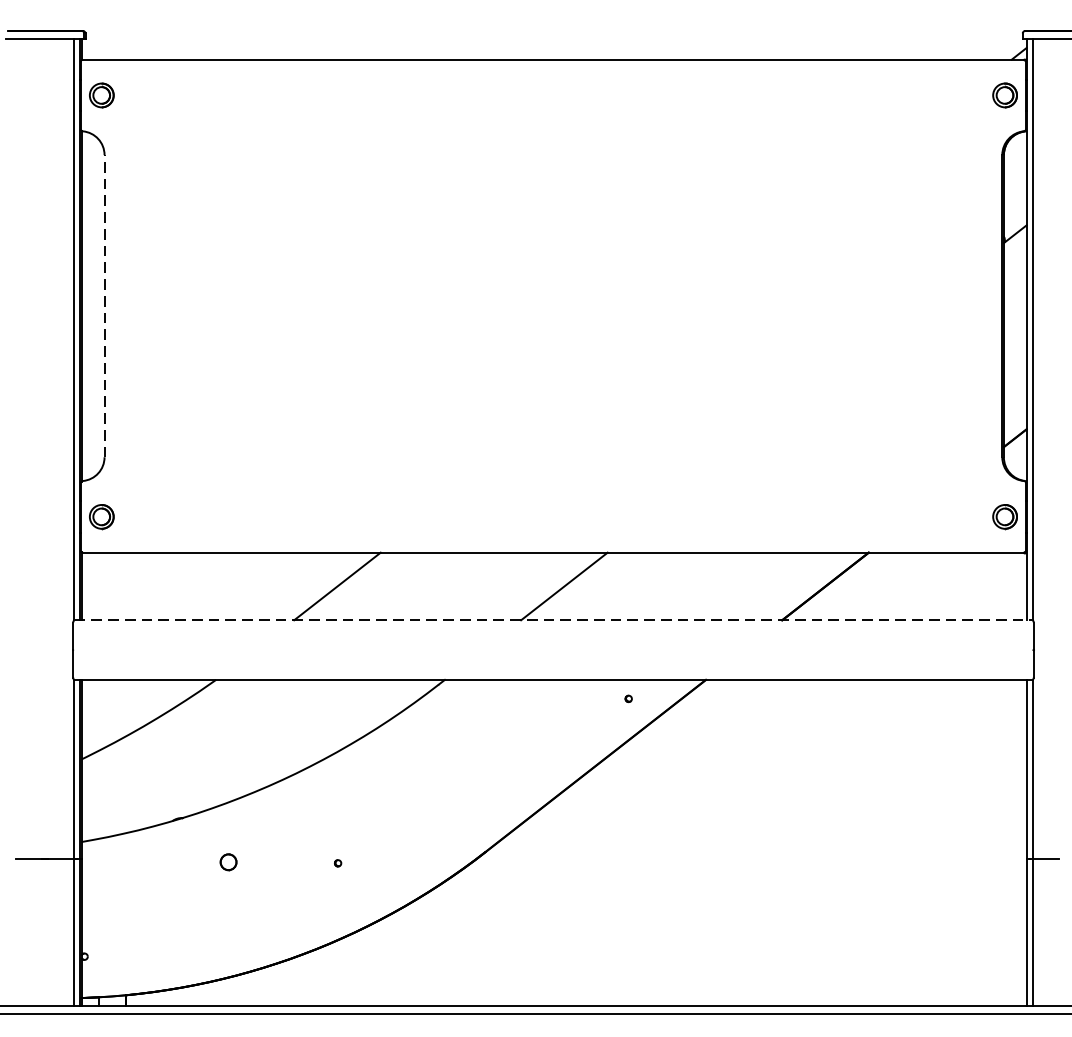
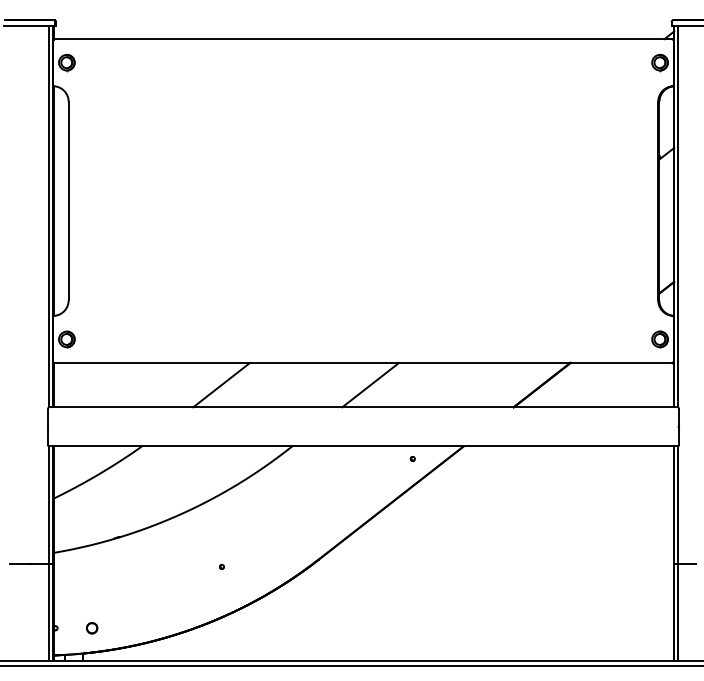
line: (104, 305) -> (68, 200), dashed -> solid
line: (553, 620) -> (363, 407), dashed -> solid
circle: (229, 862) -> (92, 628), moved

